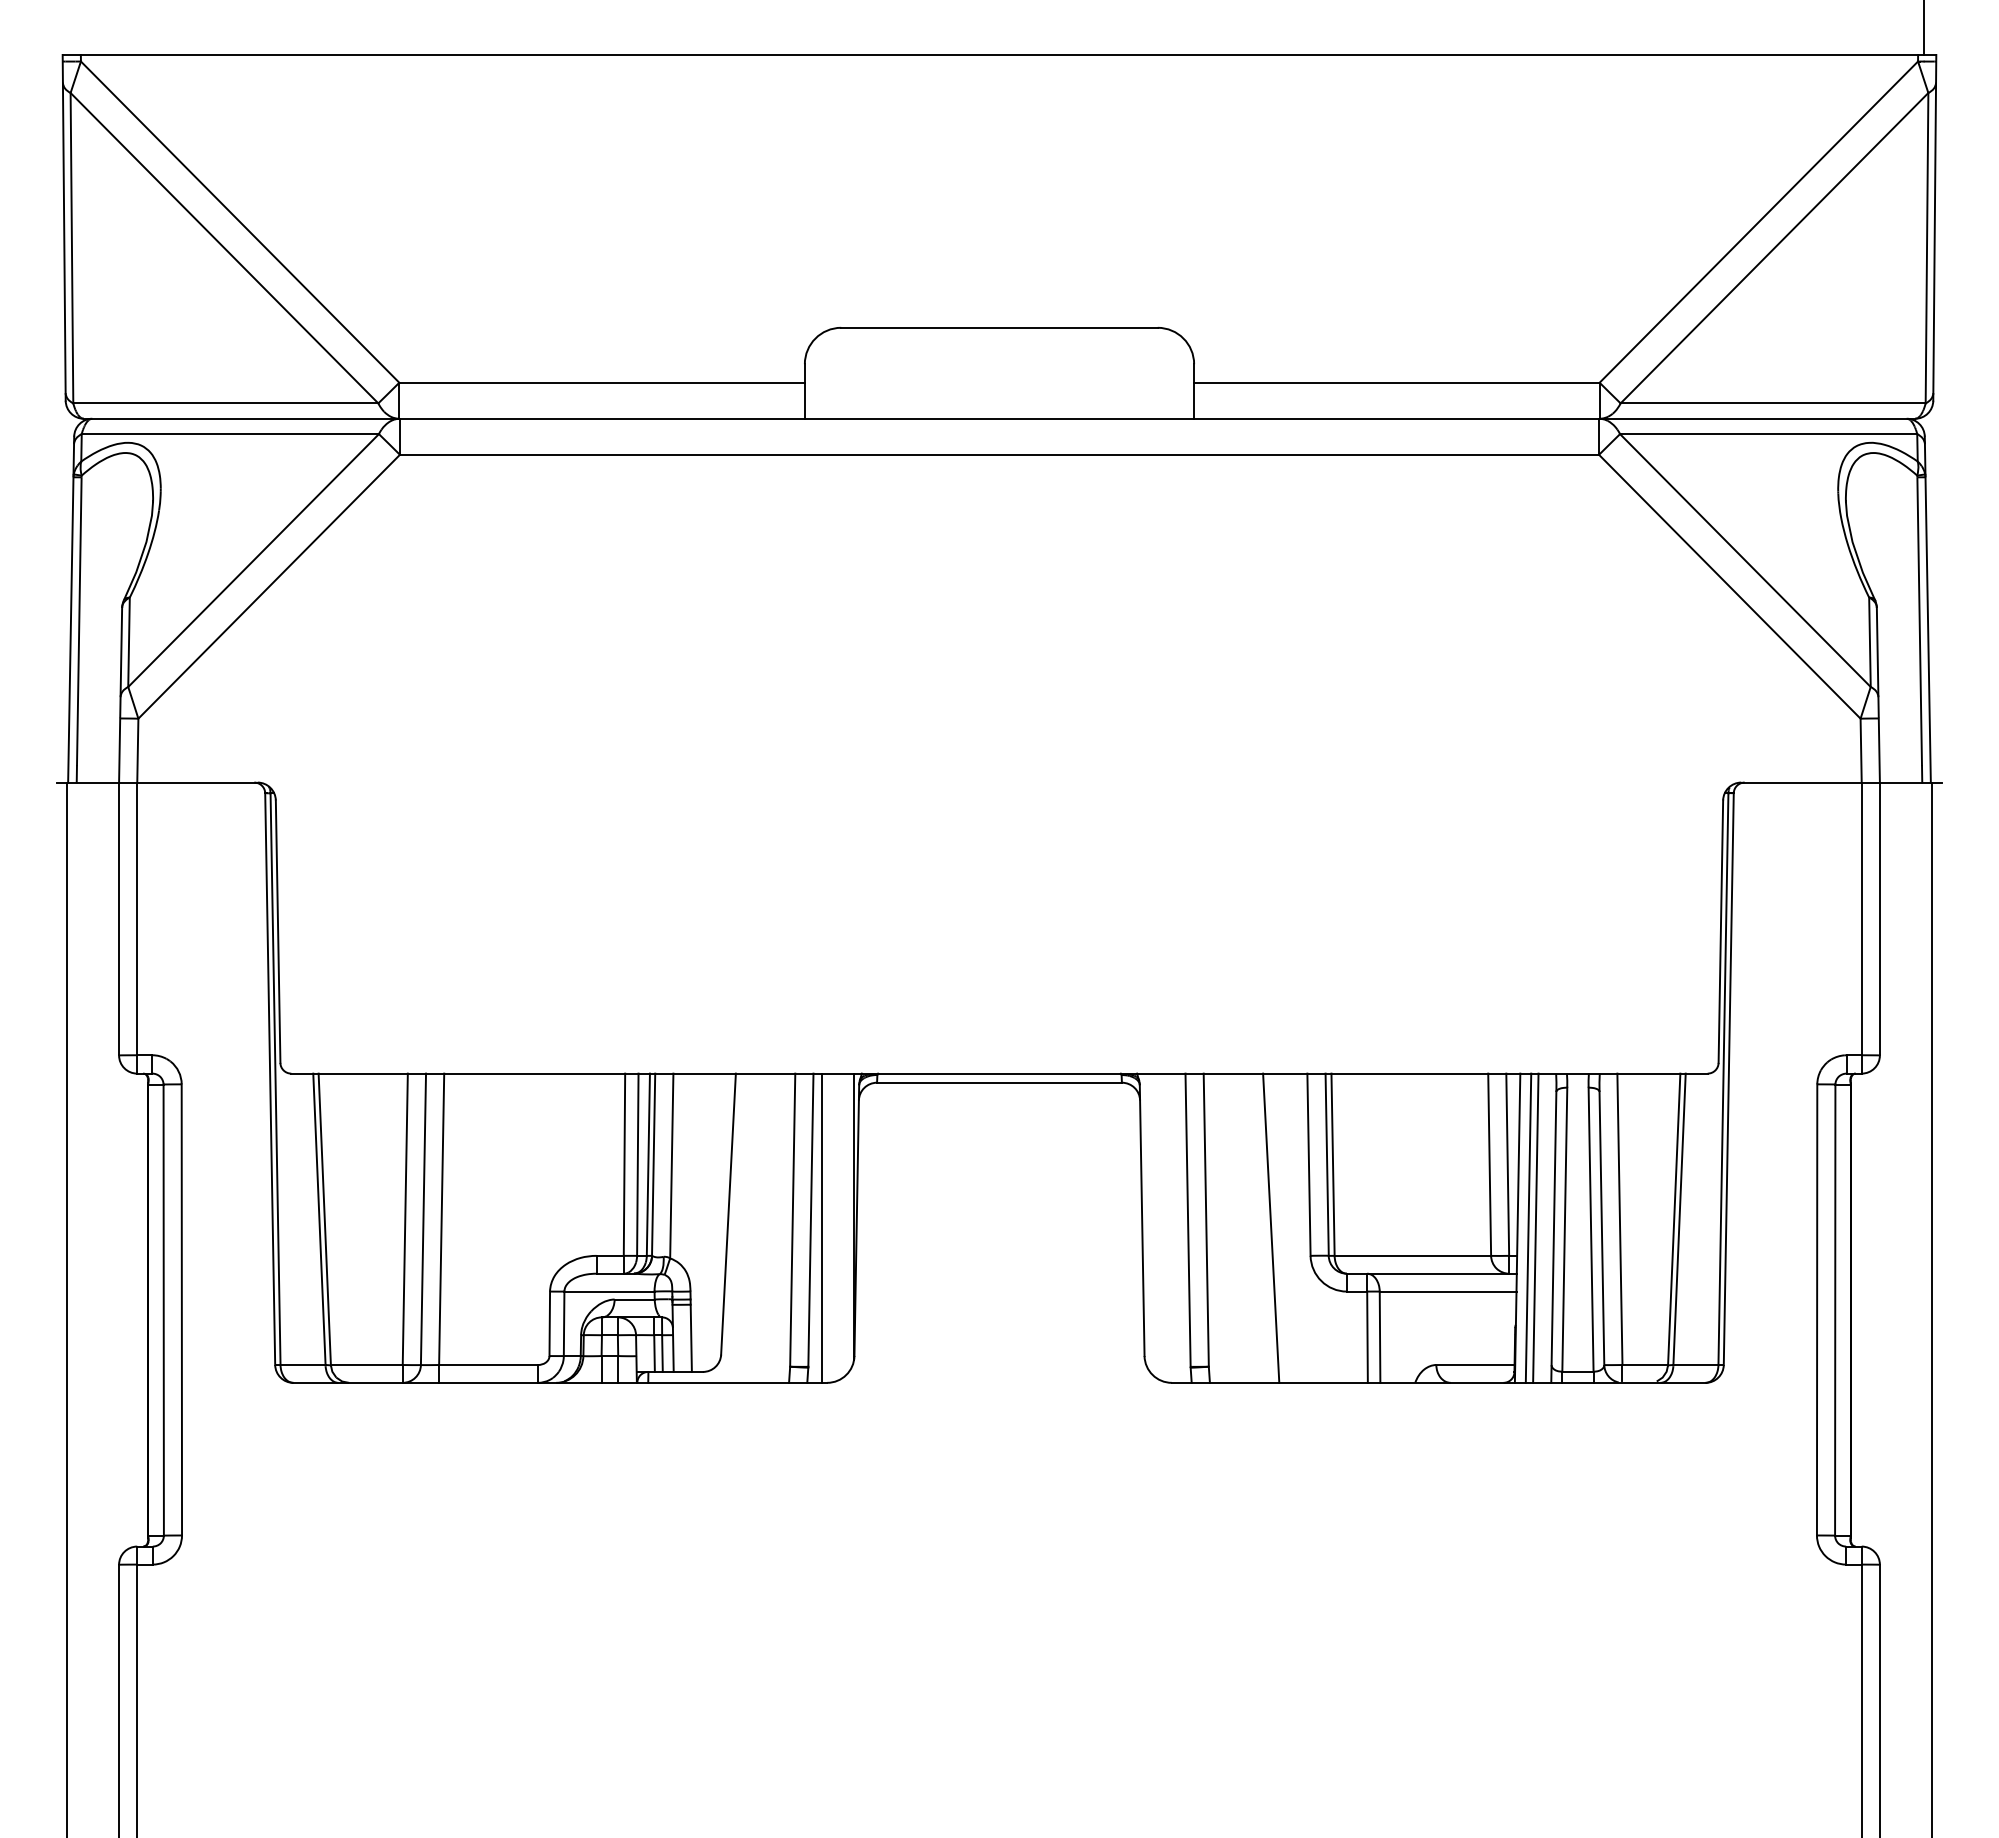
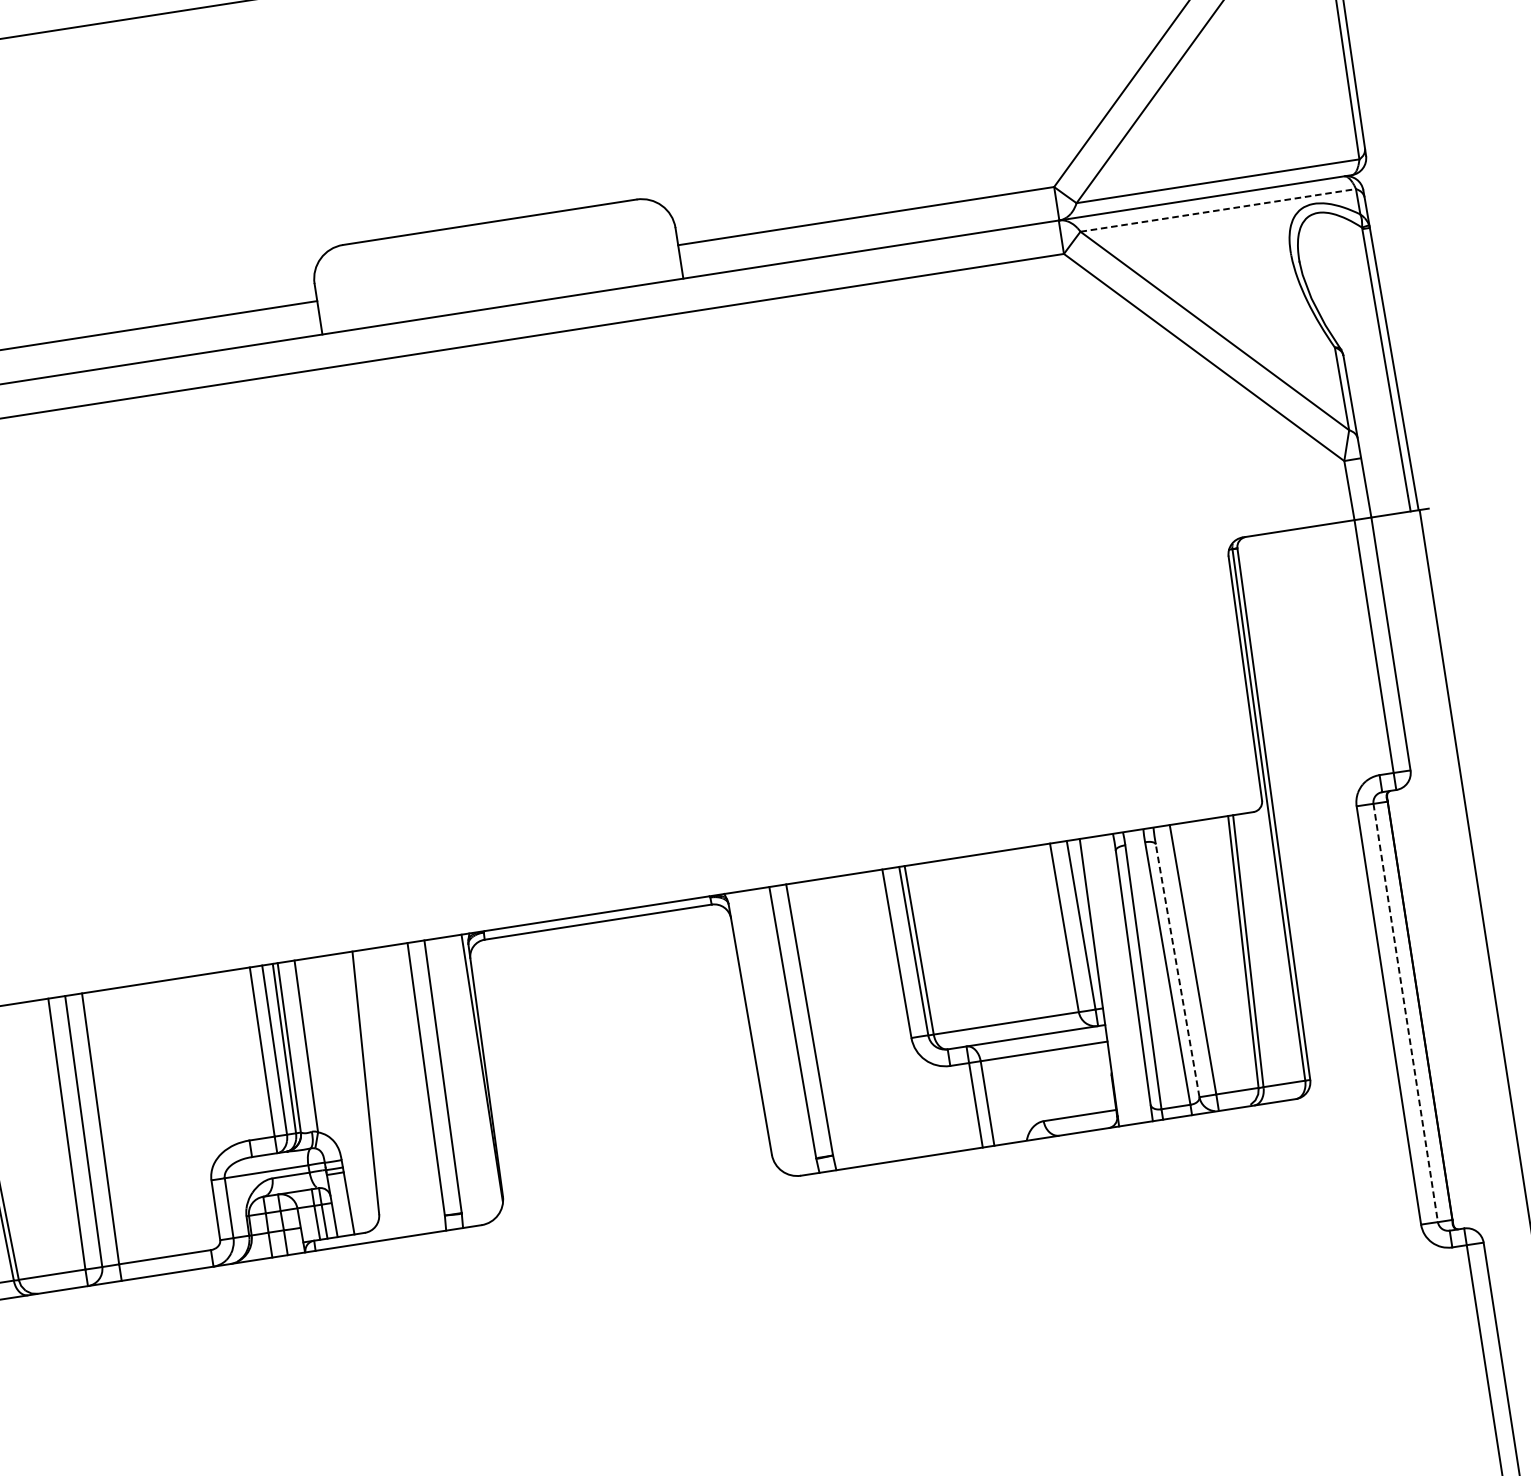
line: (1768, 434) -> (1218, 210), solid -> dashed
line: (821, 1227) -> (453, 1081), removed
line: (1271, 1227) -> (871, 1017), removed
line: (1528, 1227) -> (1109, 980), removed
line: (1535, 1227) -> (1115, 979), removed
line: (1601, 1228) -> (1177, 970), solid -> dashed
line: (1835, 1310) -> (1405, 1013), solid -> dashed

